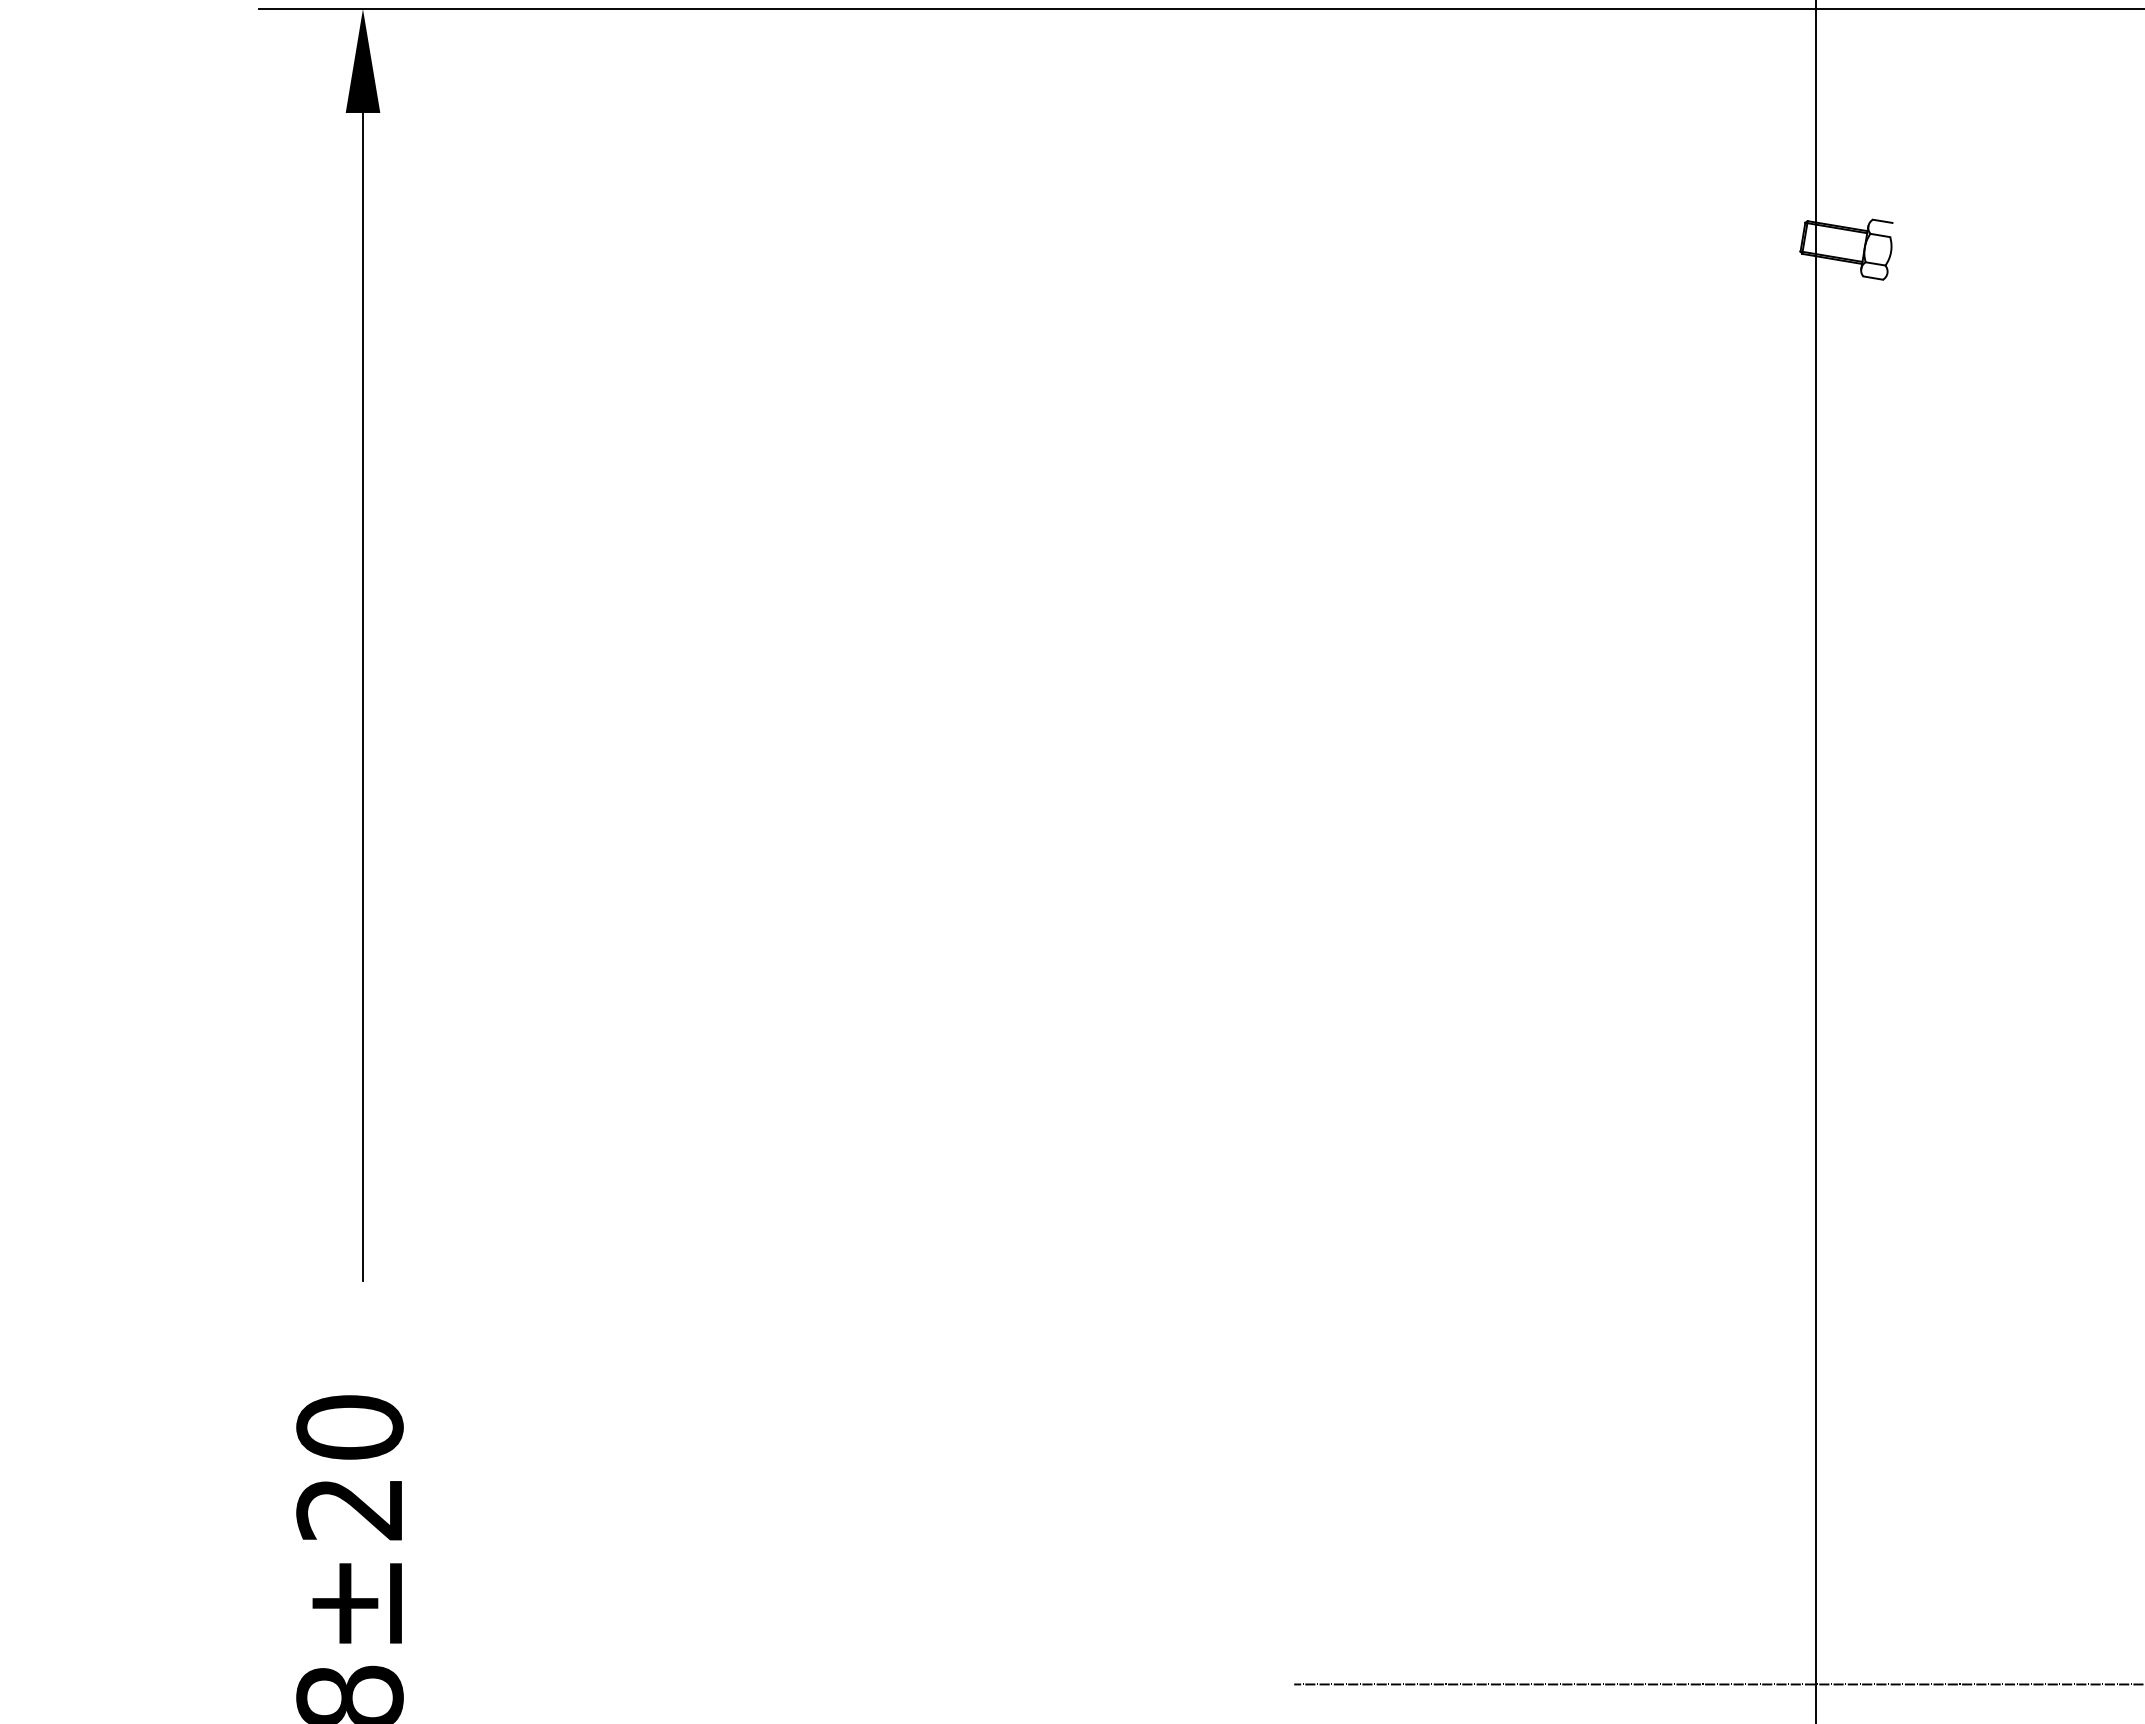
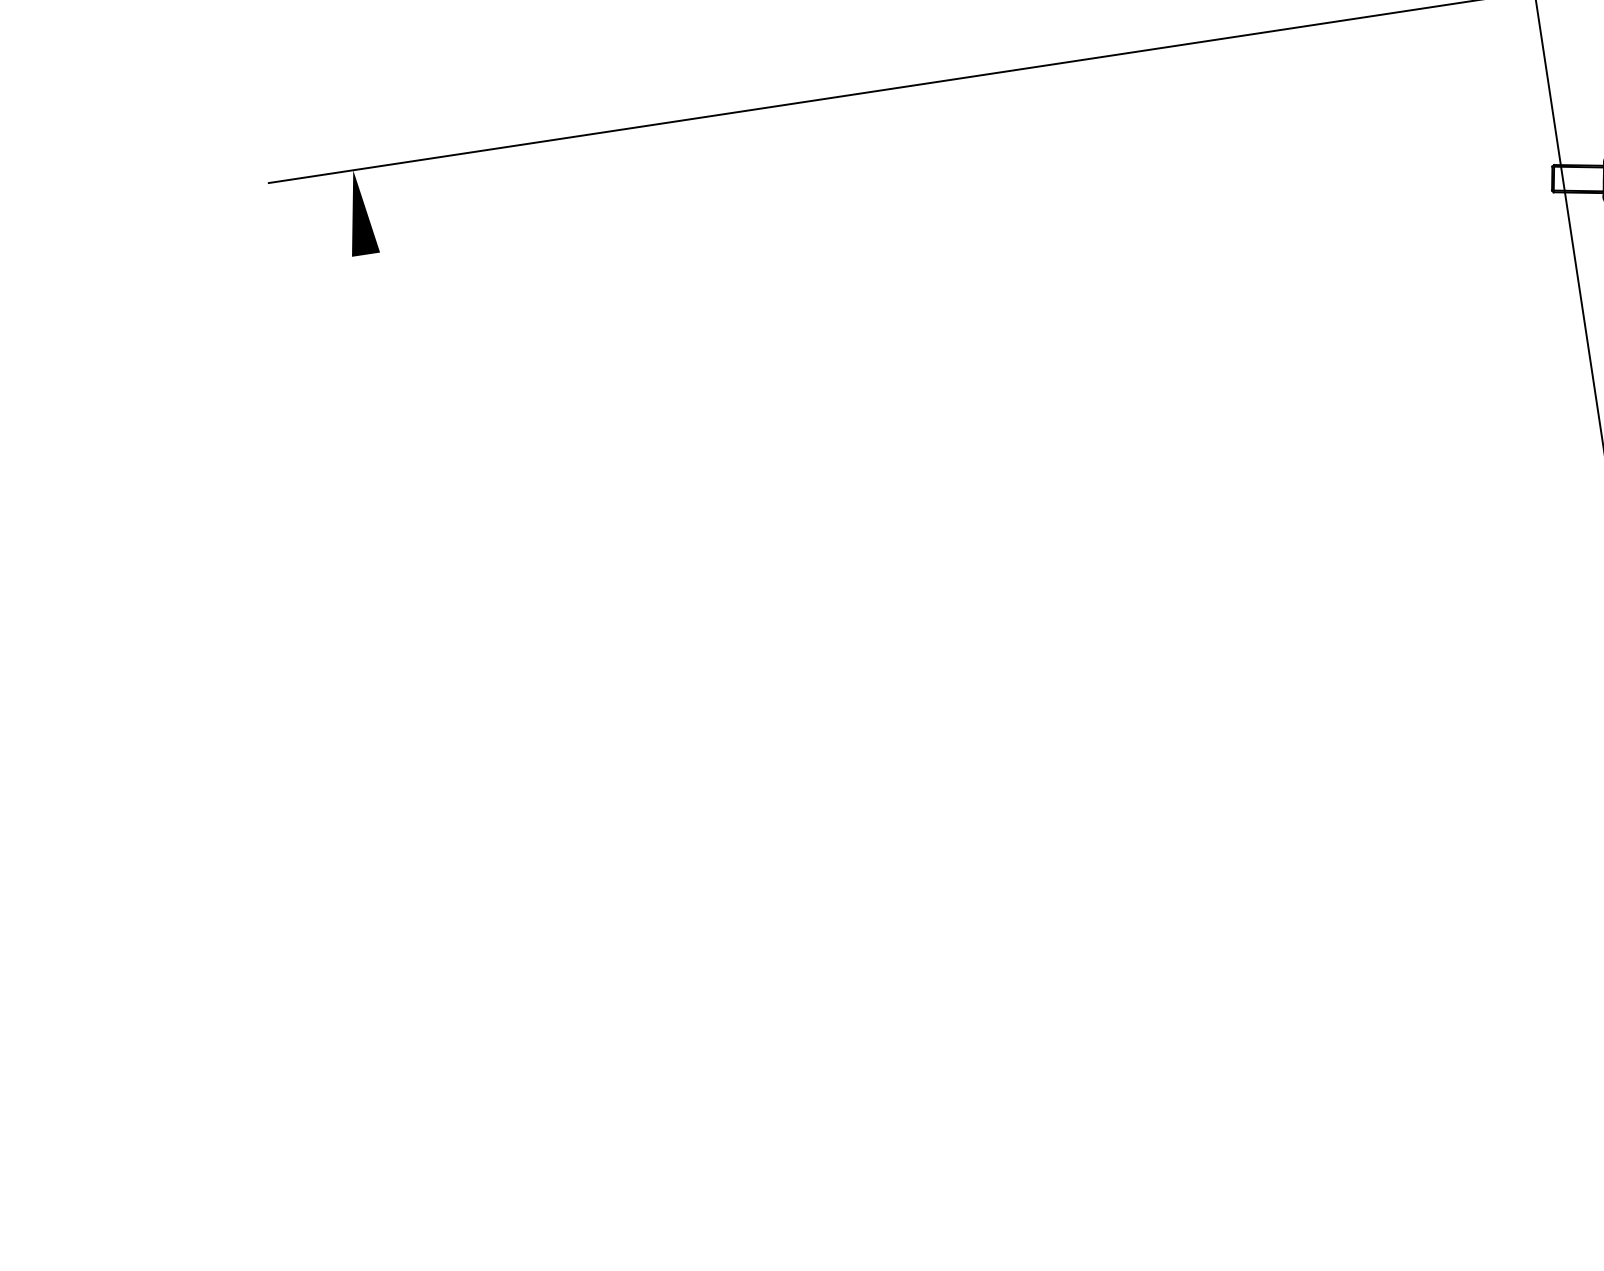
line: (362, 696) -> (437, 729), removed

